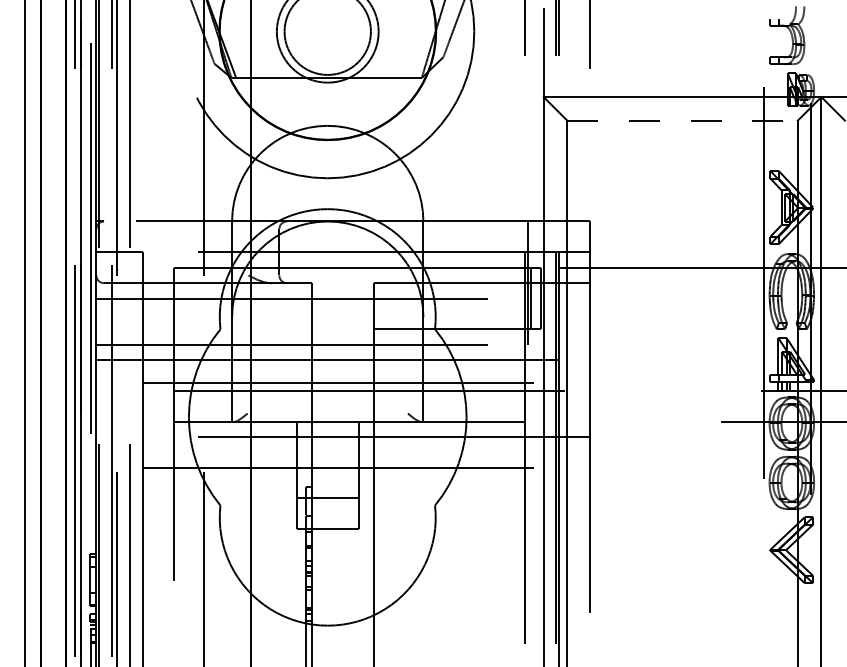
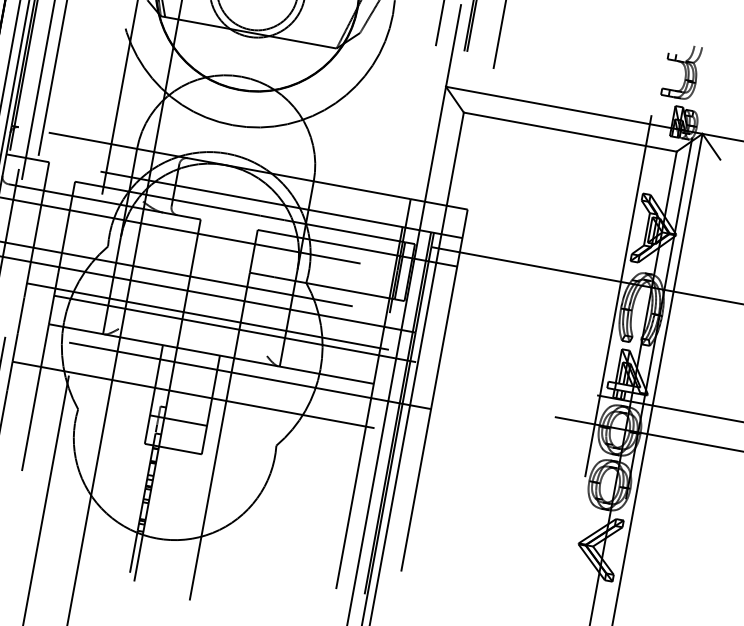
line: (683, 120) -> (571, 132), dashed -> solid

